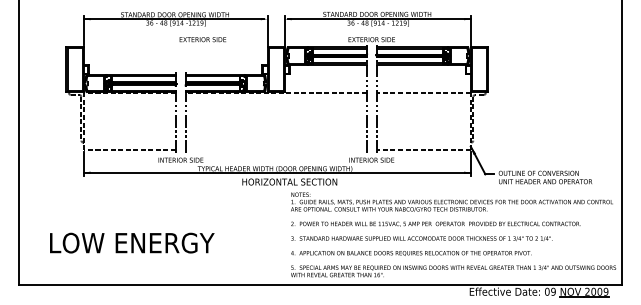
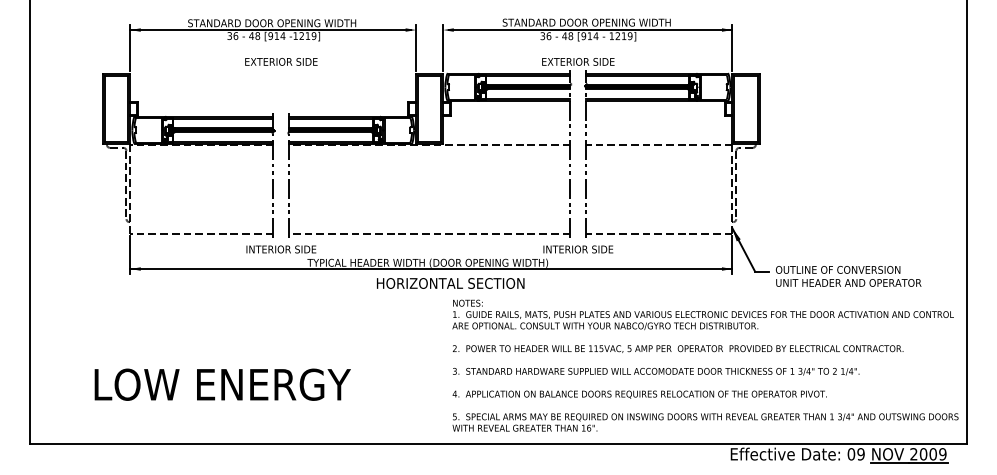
text: (202, 39) -> (280, 61), moved
line: (275, 150) -> (428, 234), added
text: (132, 242) -> (223, 383), moved

